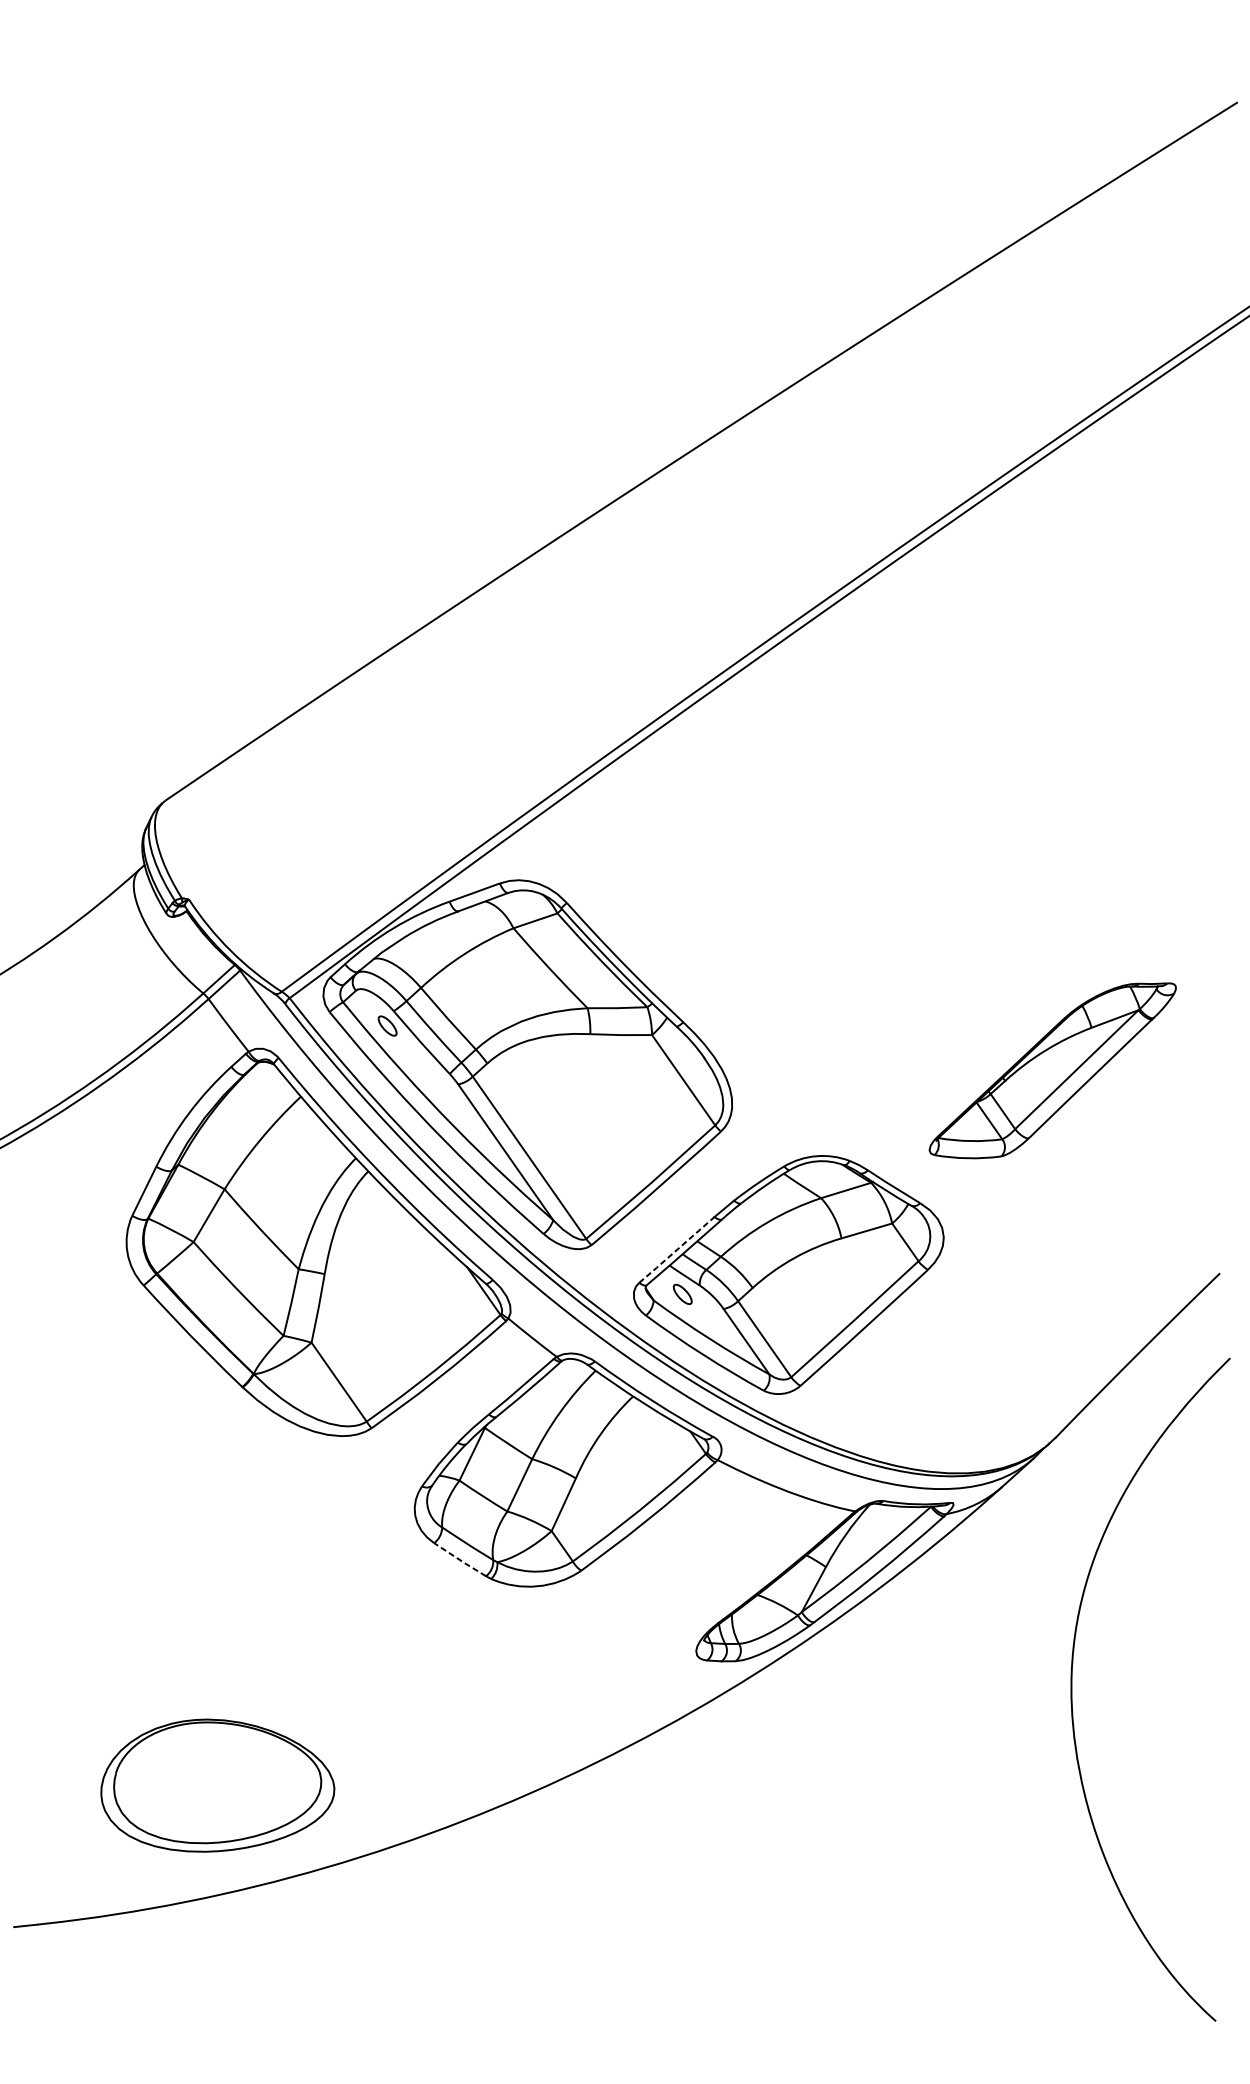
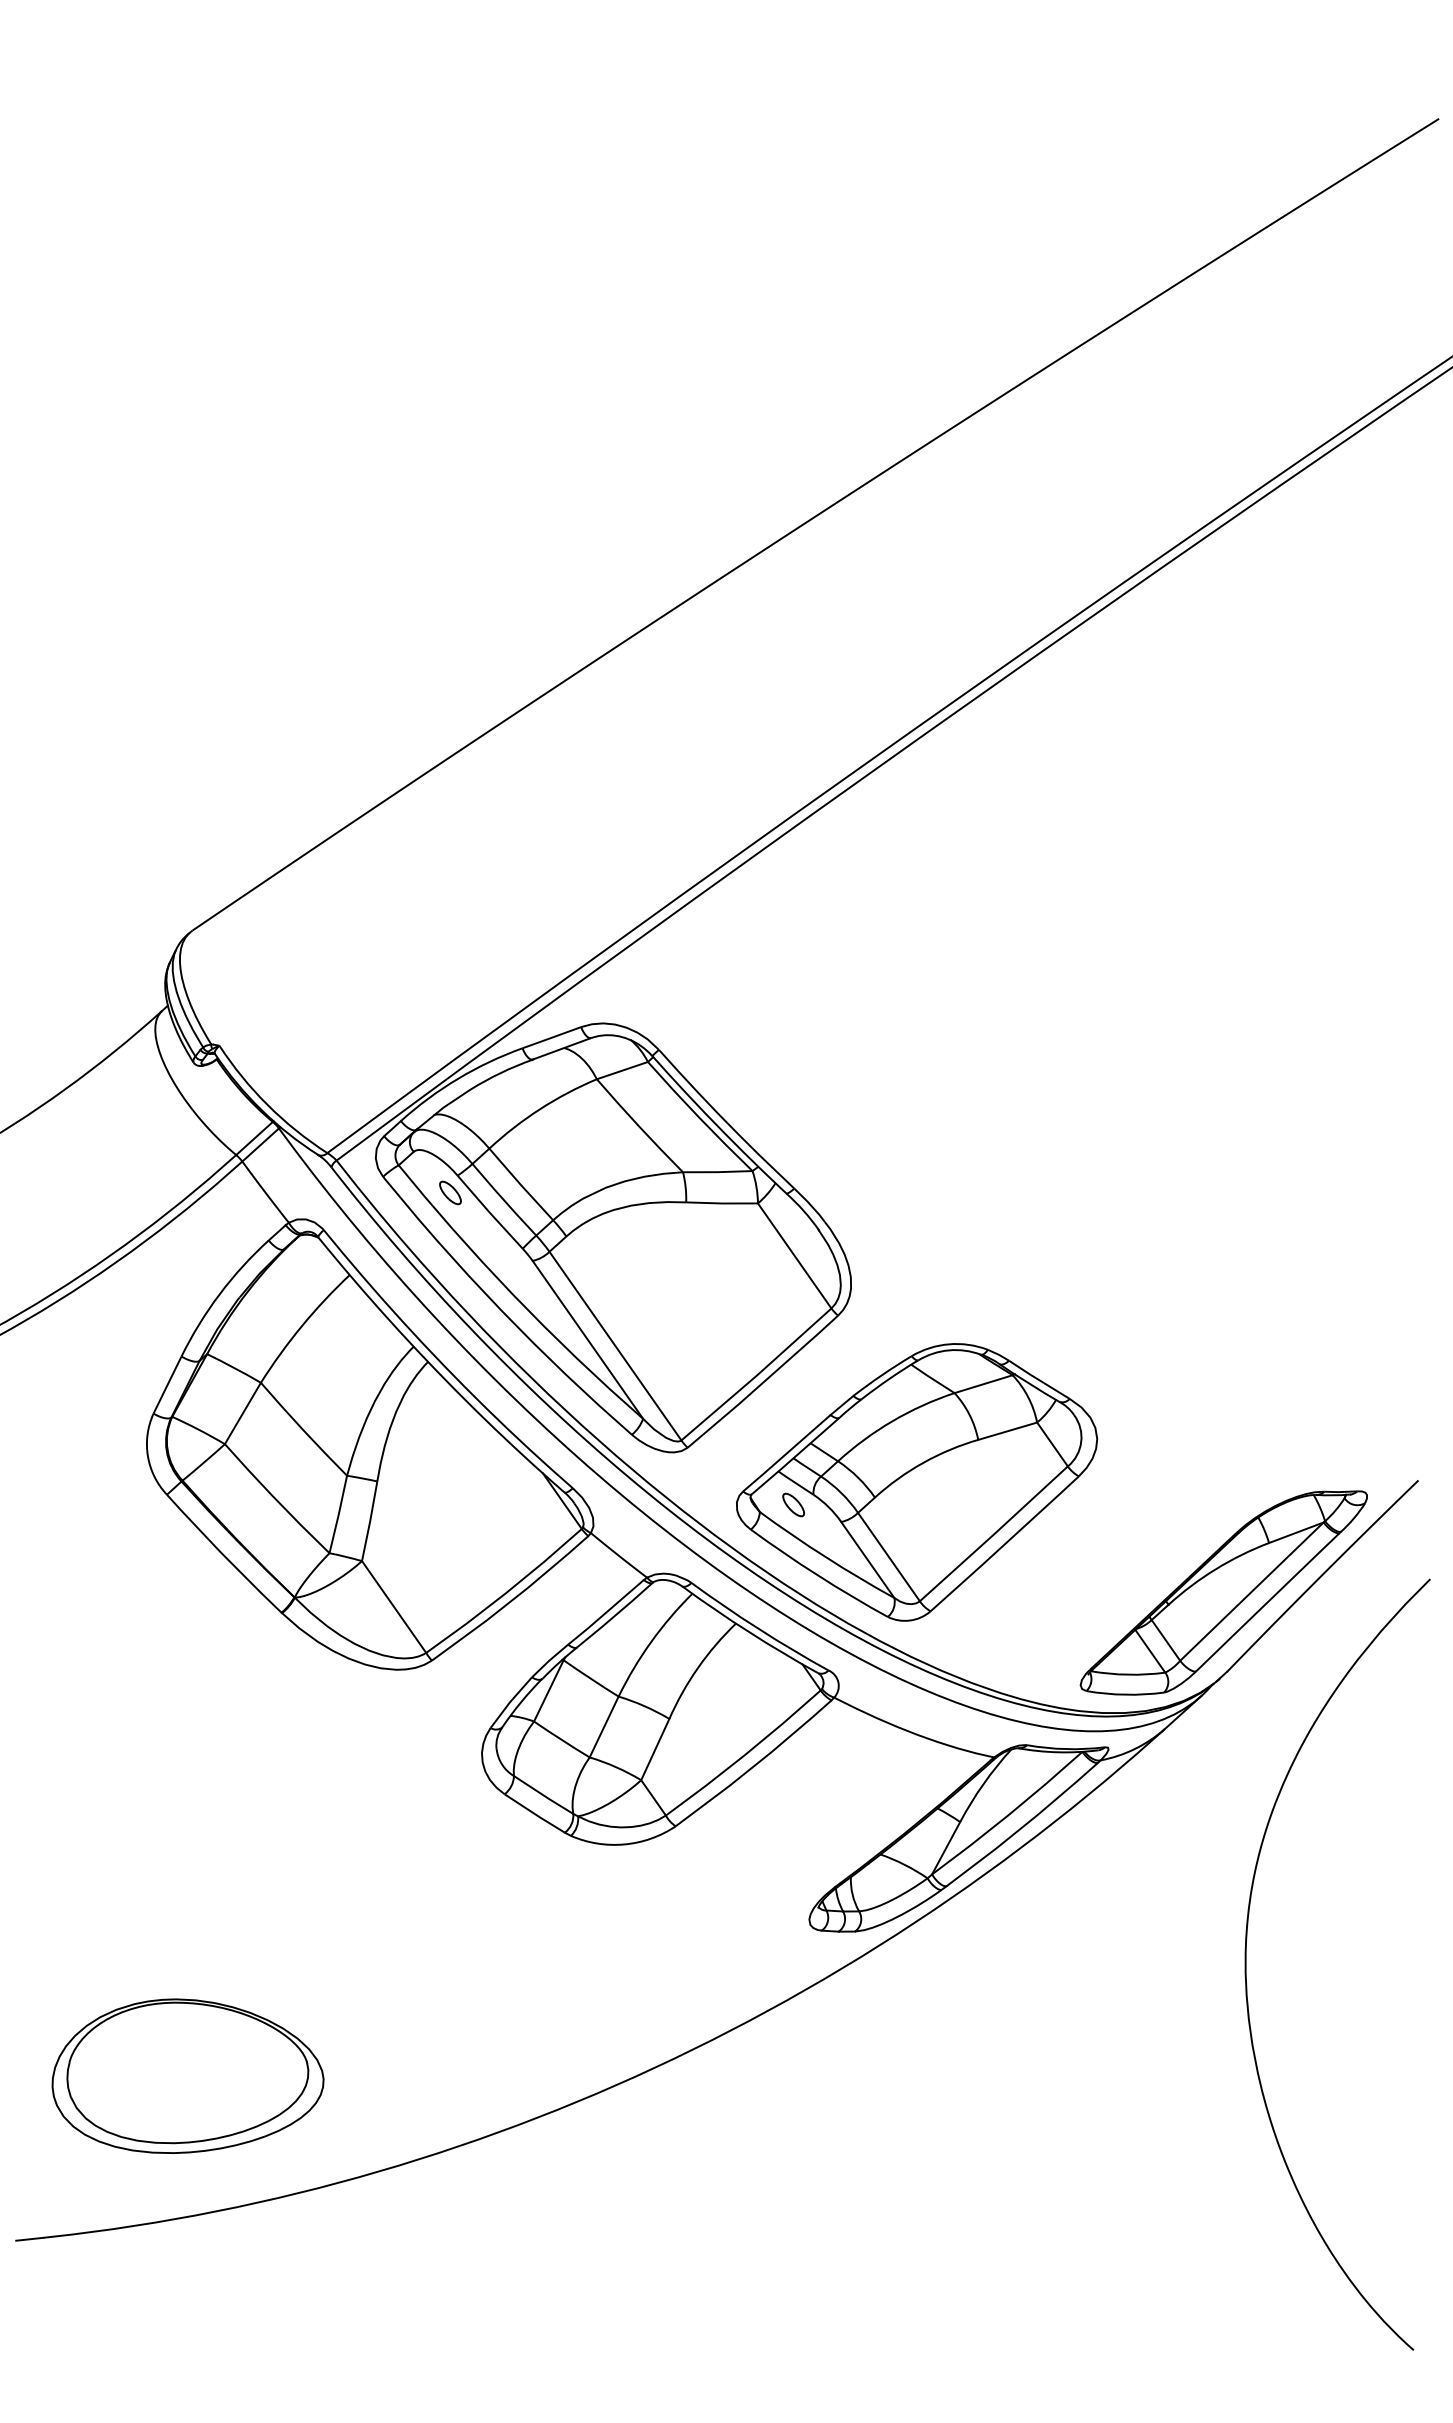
part: (1052, 1070) -> (1223, 1592), moved
line: (676, 1250) -> (786, 1453), dashed -> solid
line: (459, 1559) -> (534, 1813), dashed -> solid
part: (217, 1785) -> (187, 2075), moved

